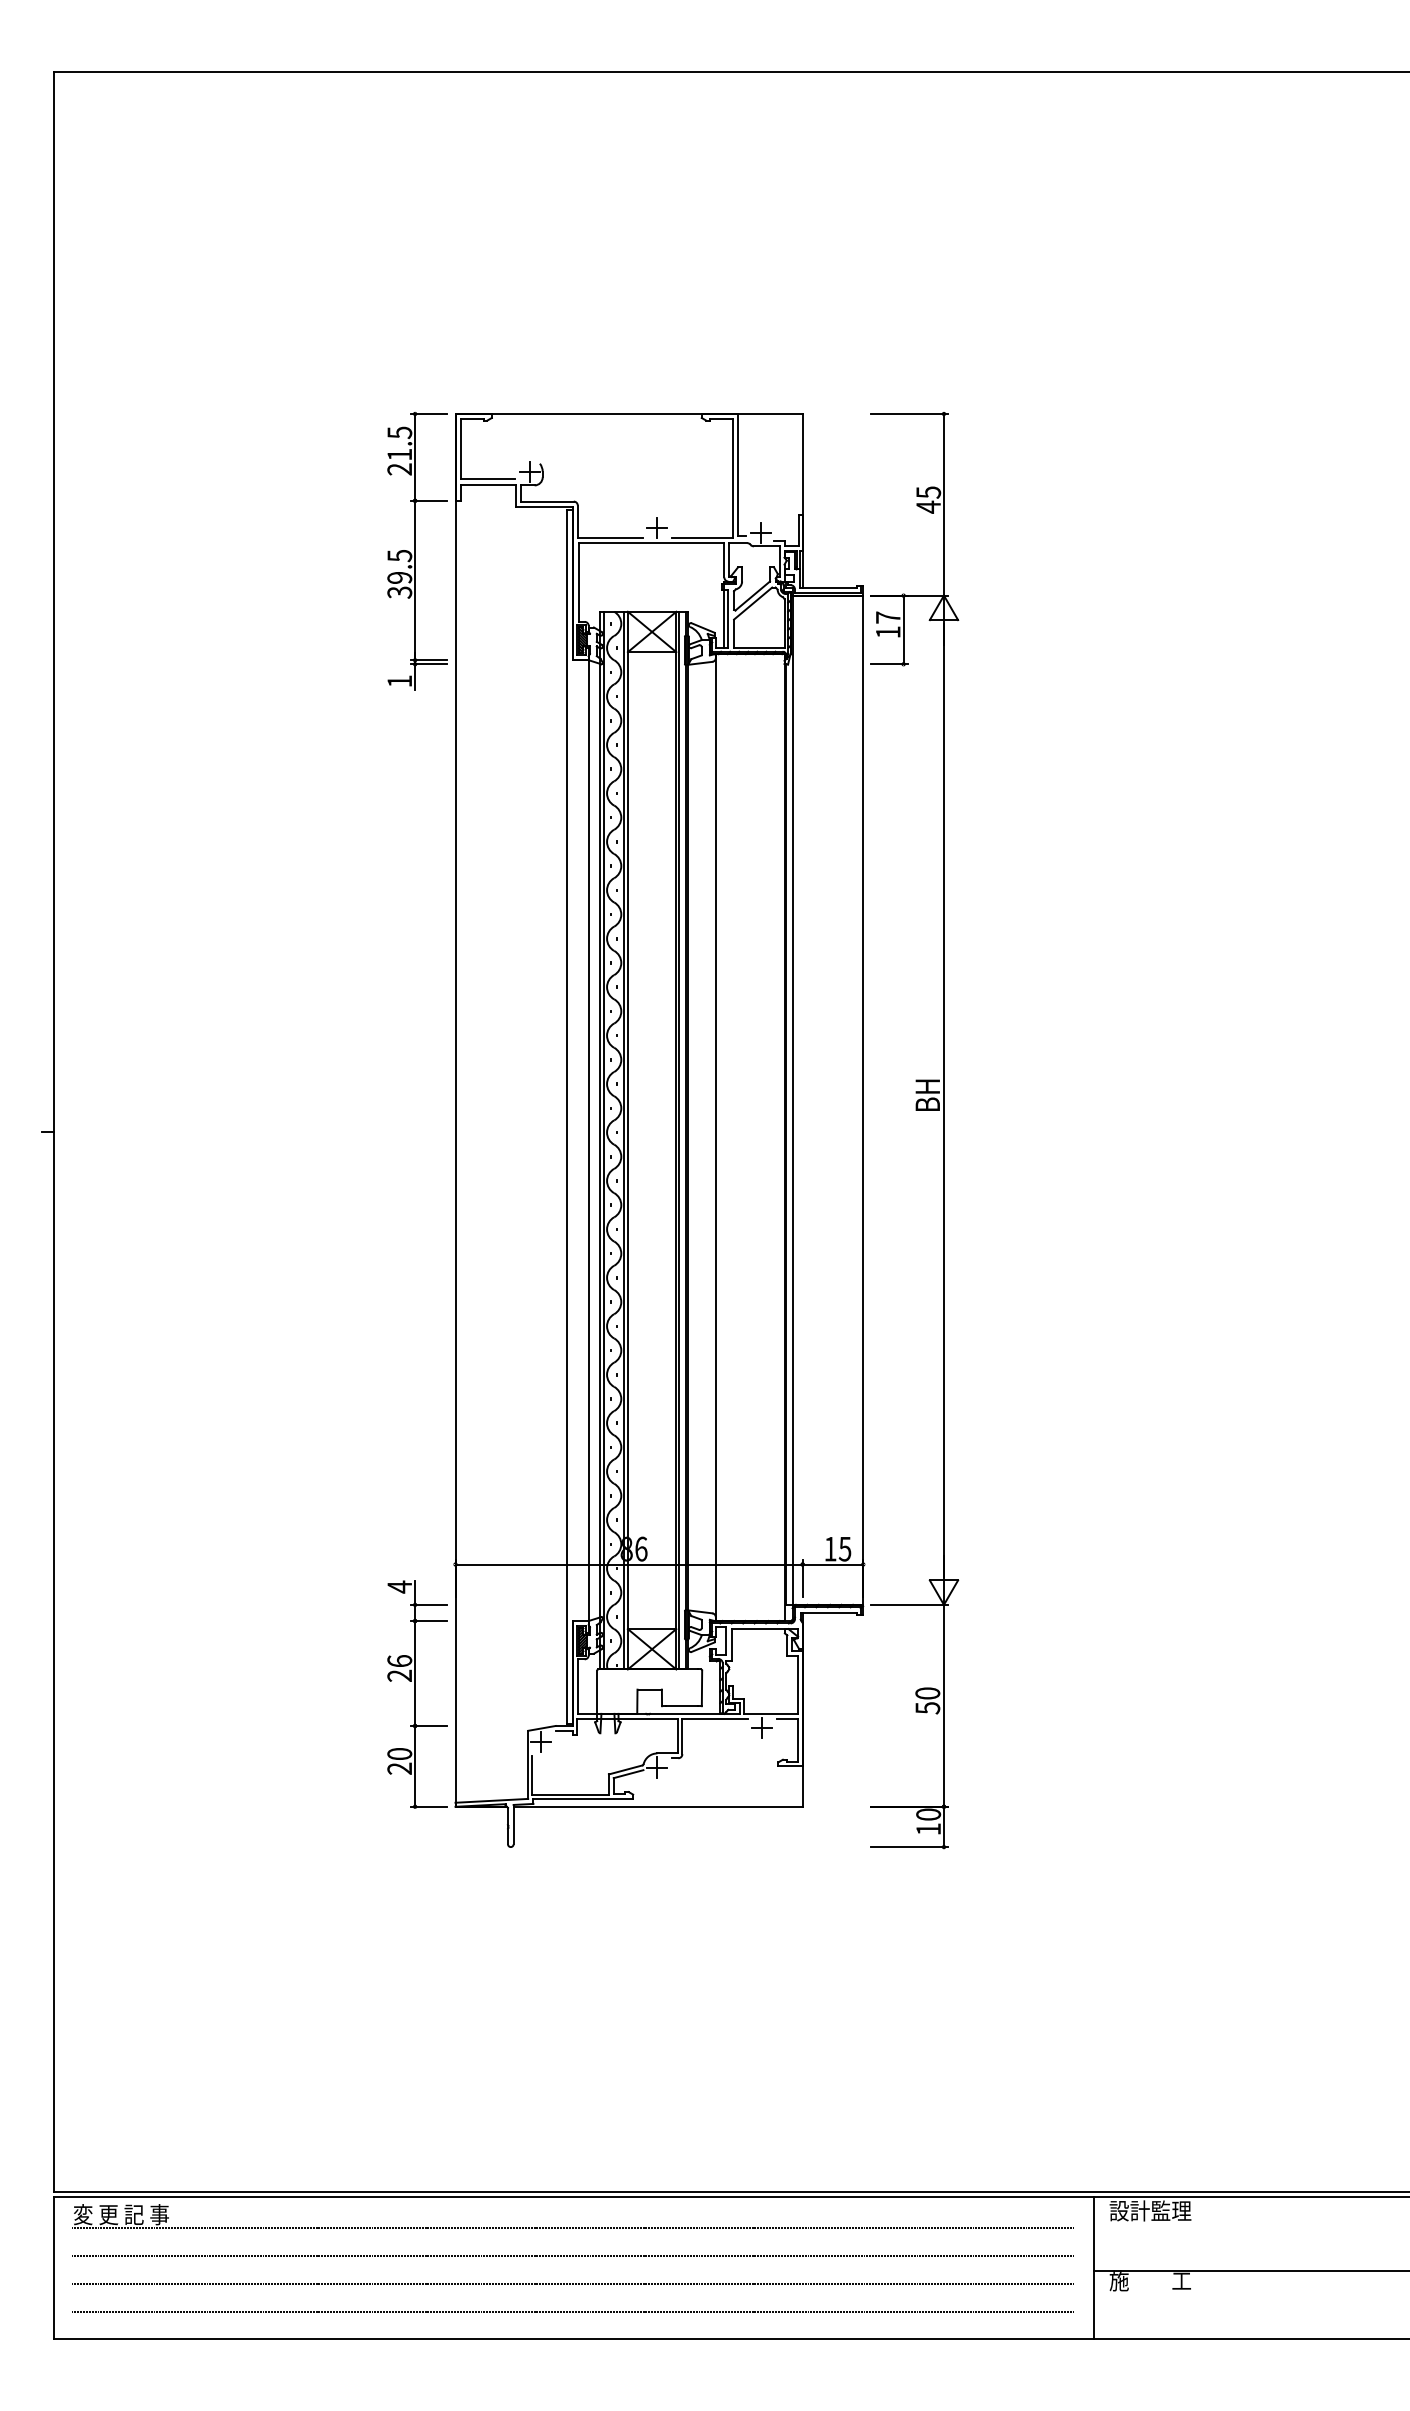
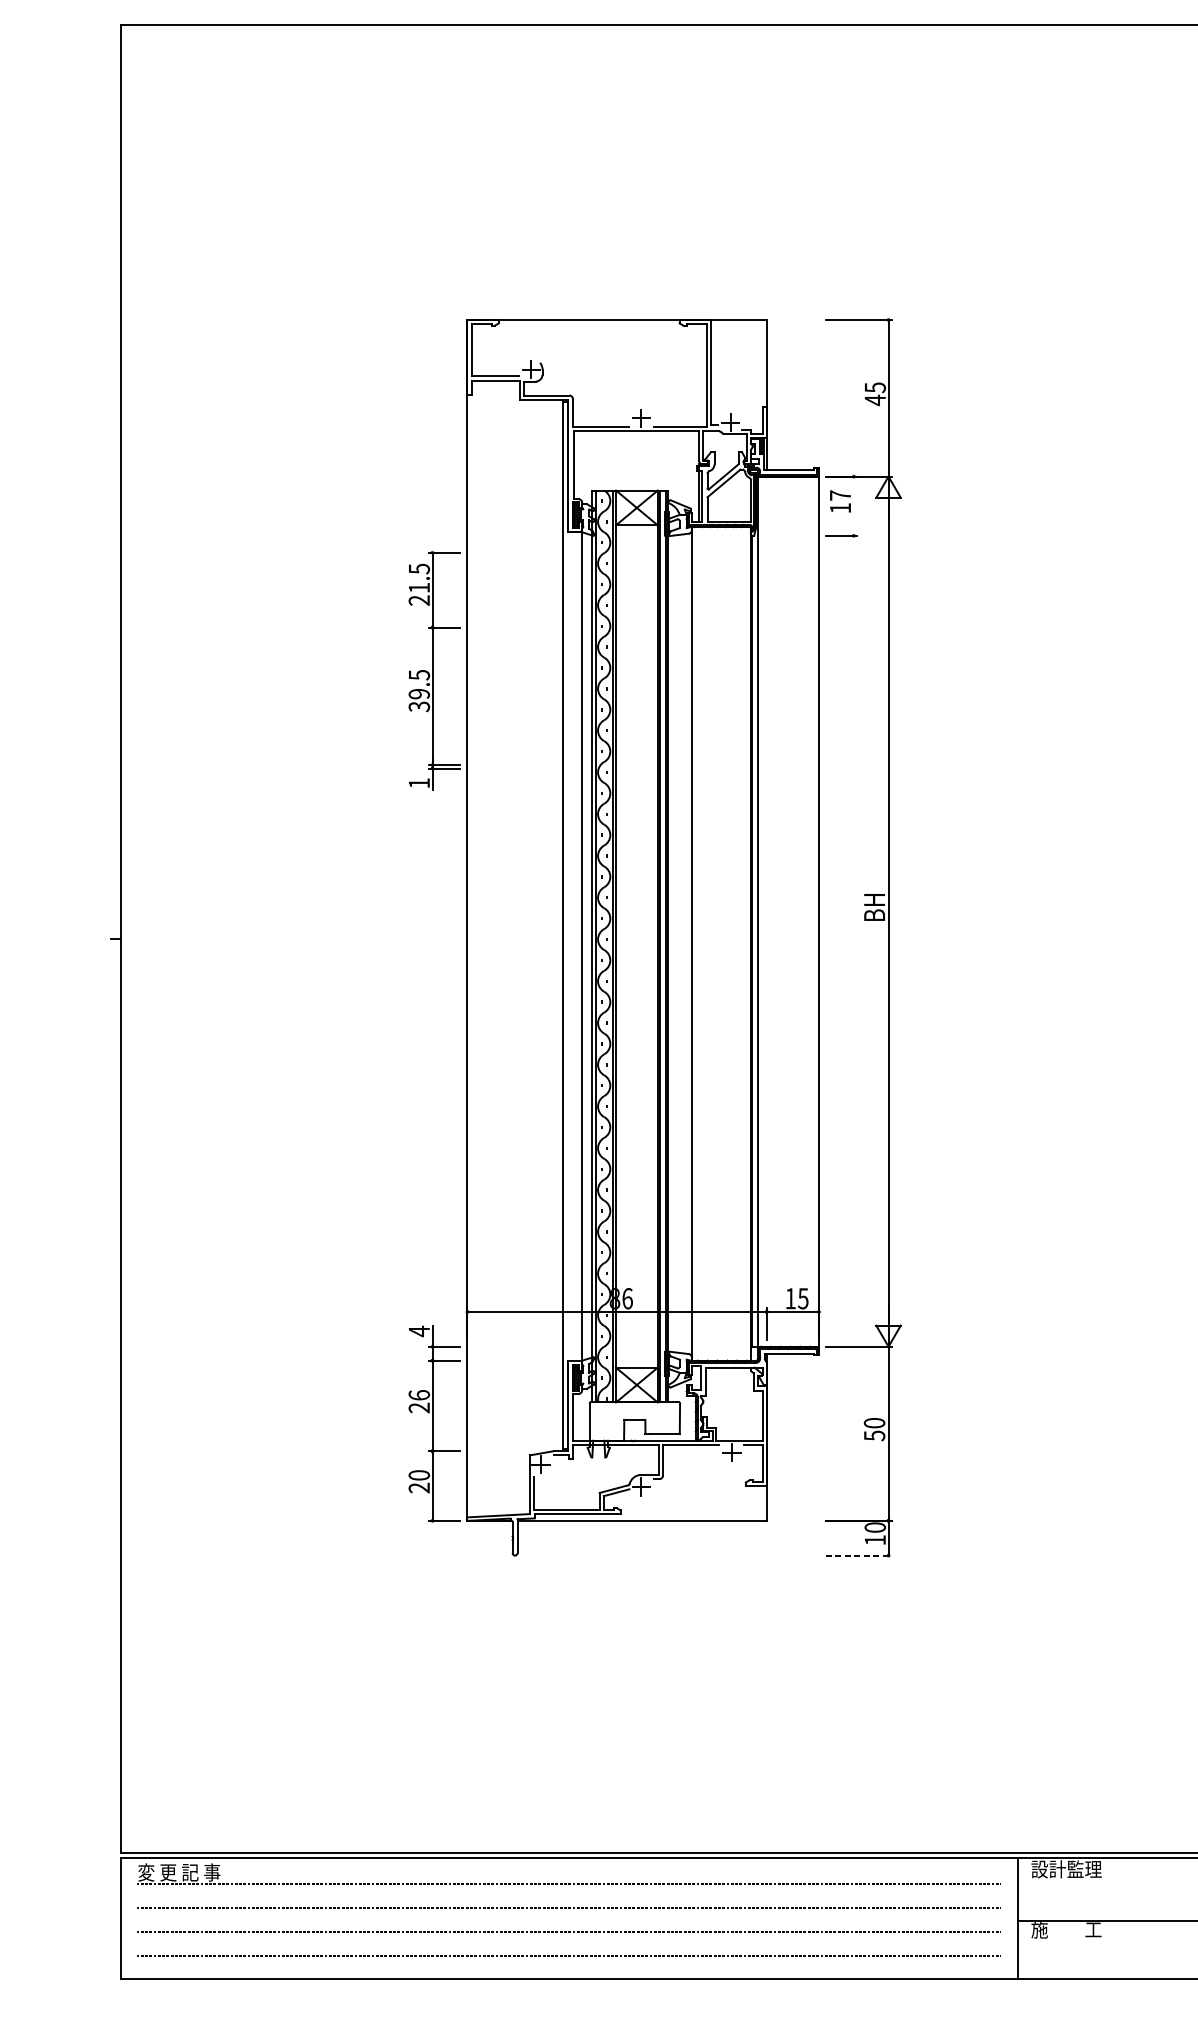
part: (417, 551) -> (434, 671), moved
line: (903, 629) -> (853, 505), removed
line: (910, 1847) -> (859, 1555), solid -> dashed

